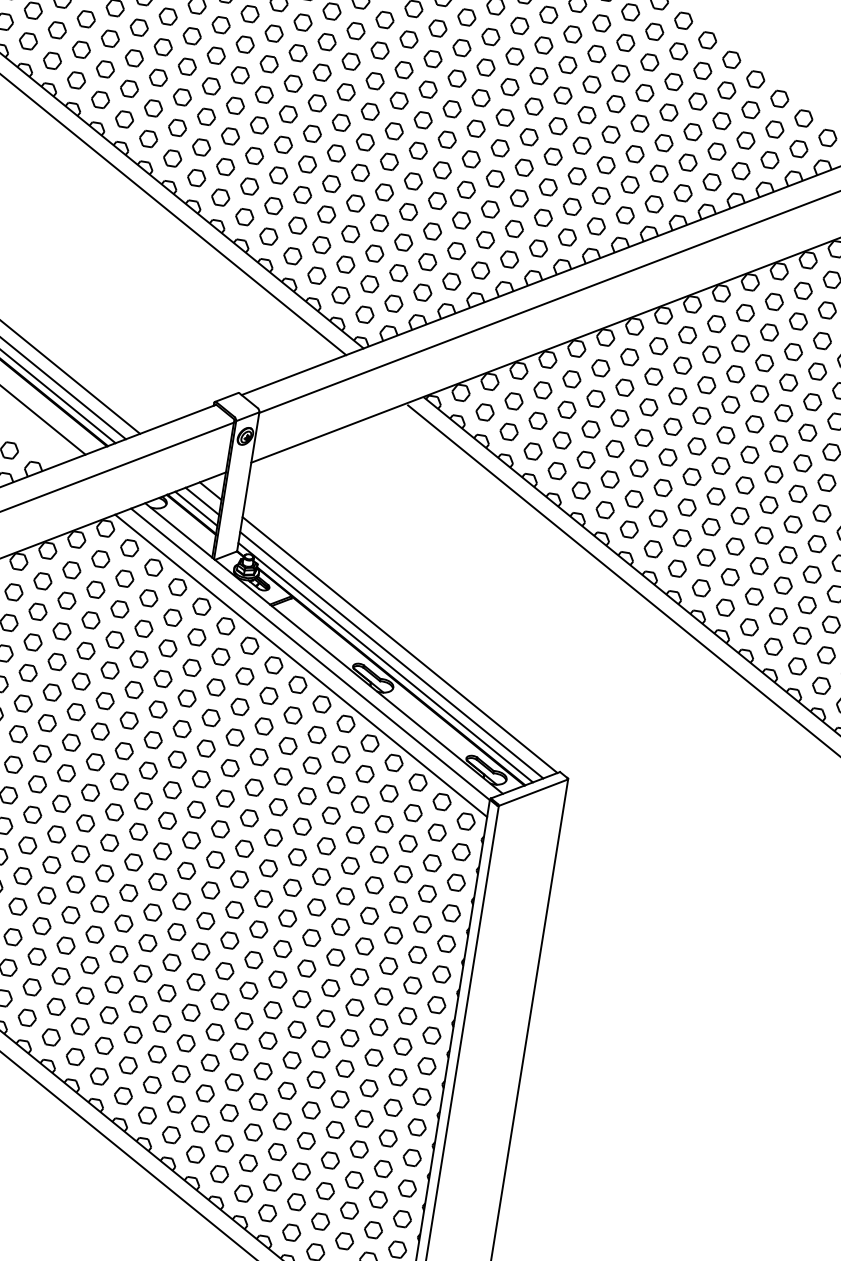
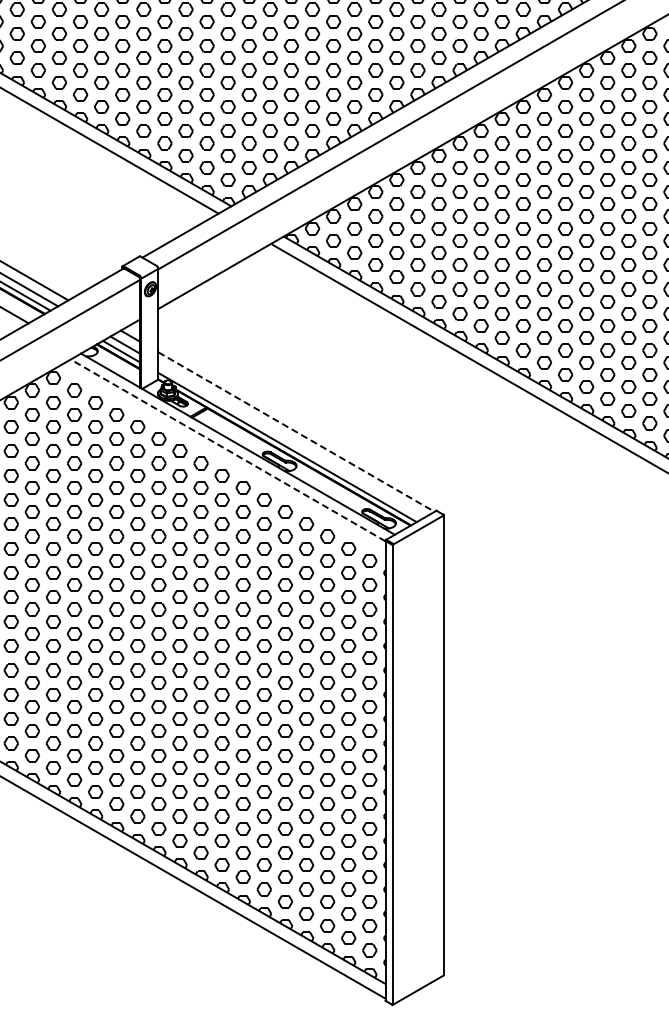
line: (399, 645) -> (296, 432), solid -> dashed
line: (310, 654) -> (228, 450), solid -> dashed
line: (392, 654) -> (291, 440), removed
line: (301, 665) -> (222, 460), removed

